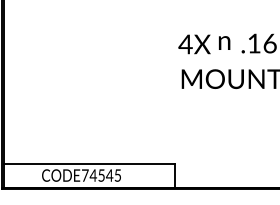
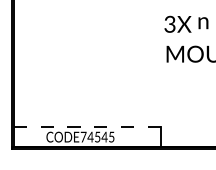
text: (185, 44) -> (169, 24), 4X -> 3X
line: (89, 164) -> (87, 127), solid -> dashed

